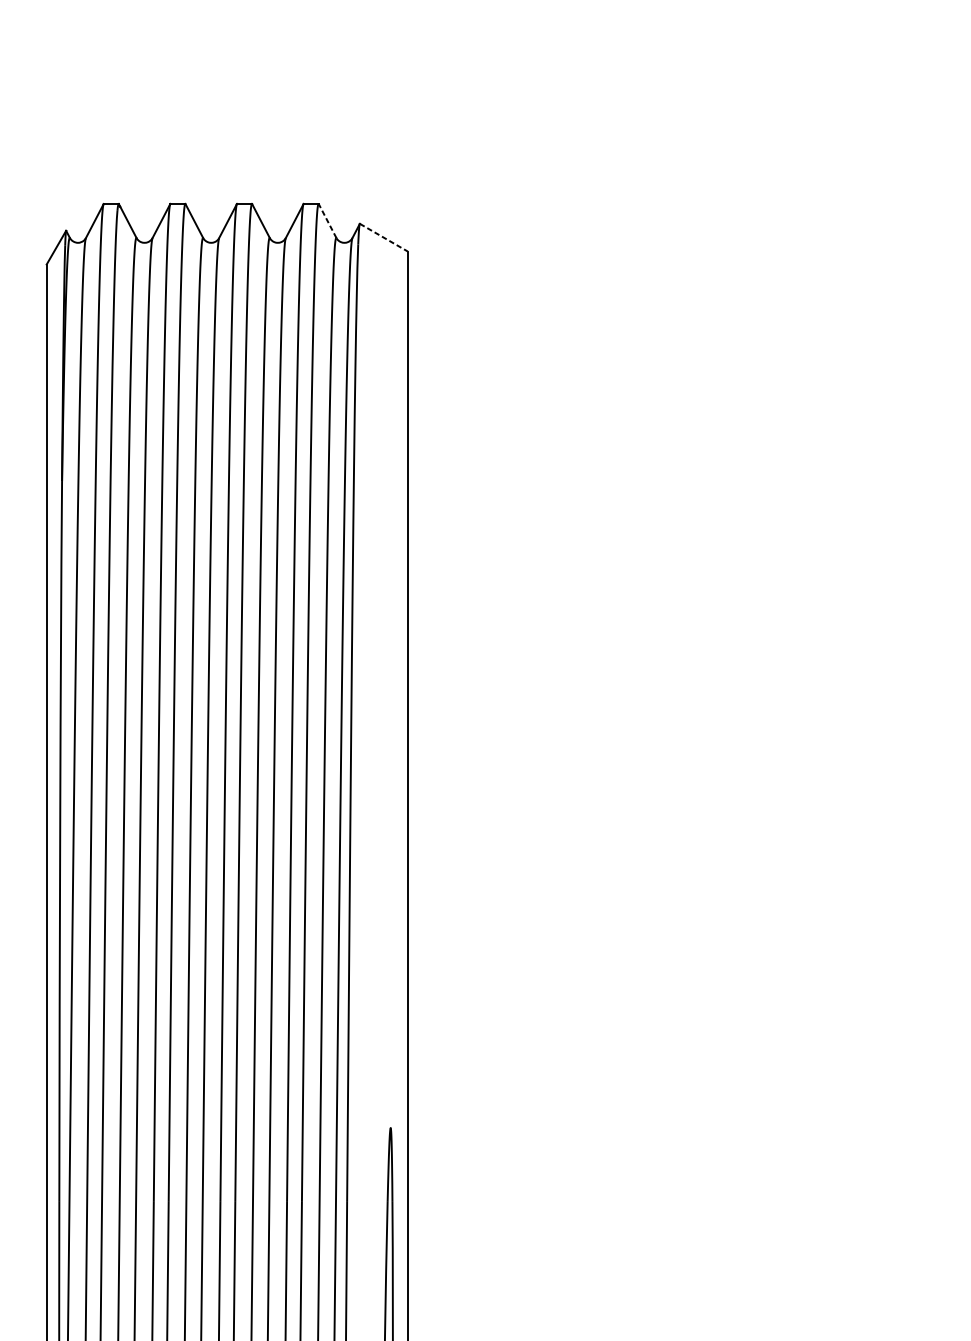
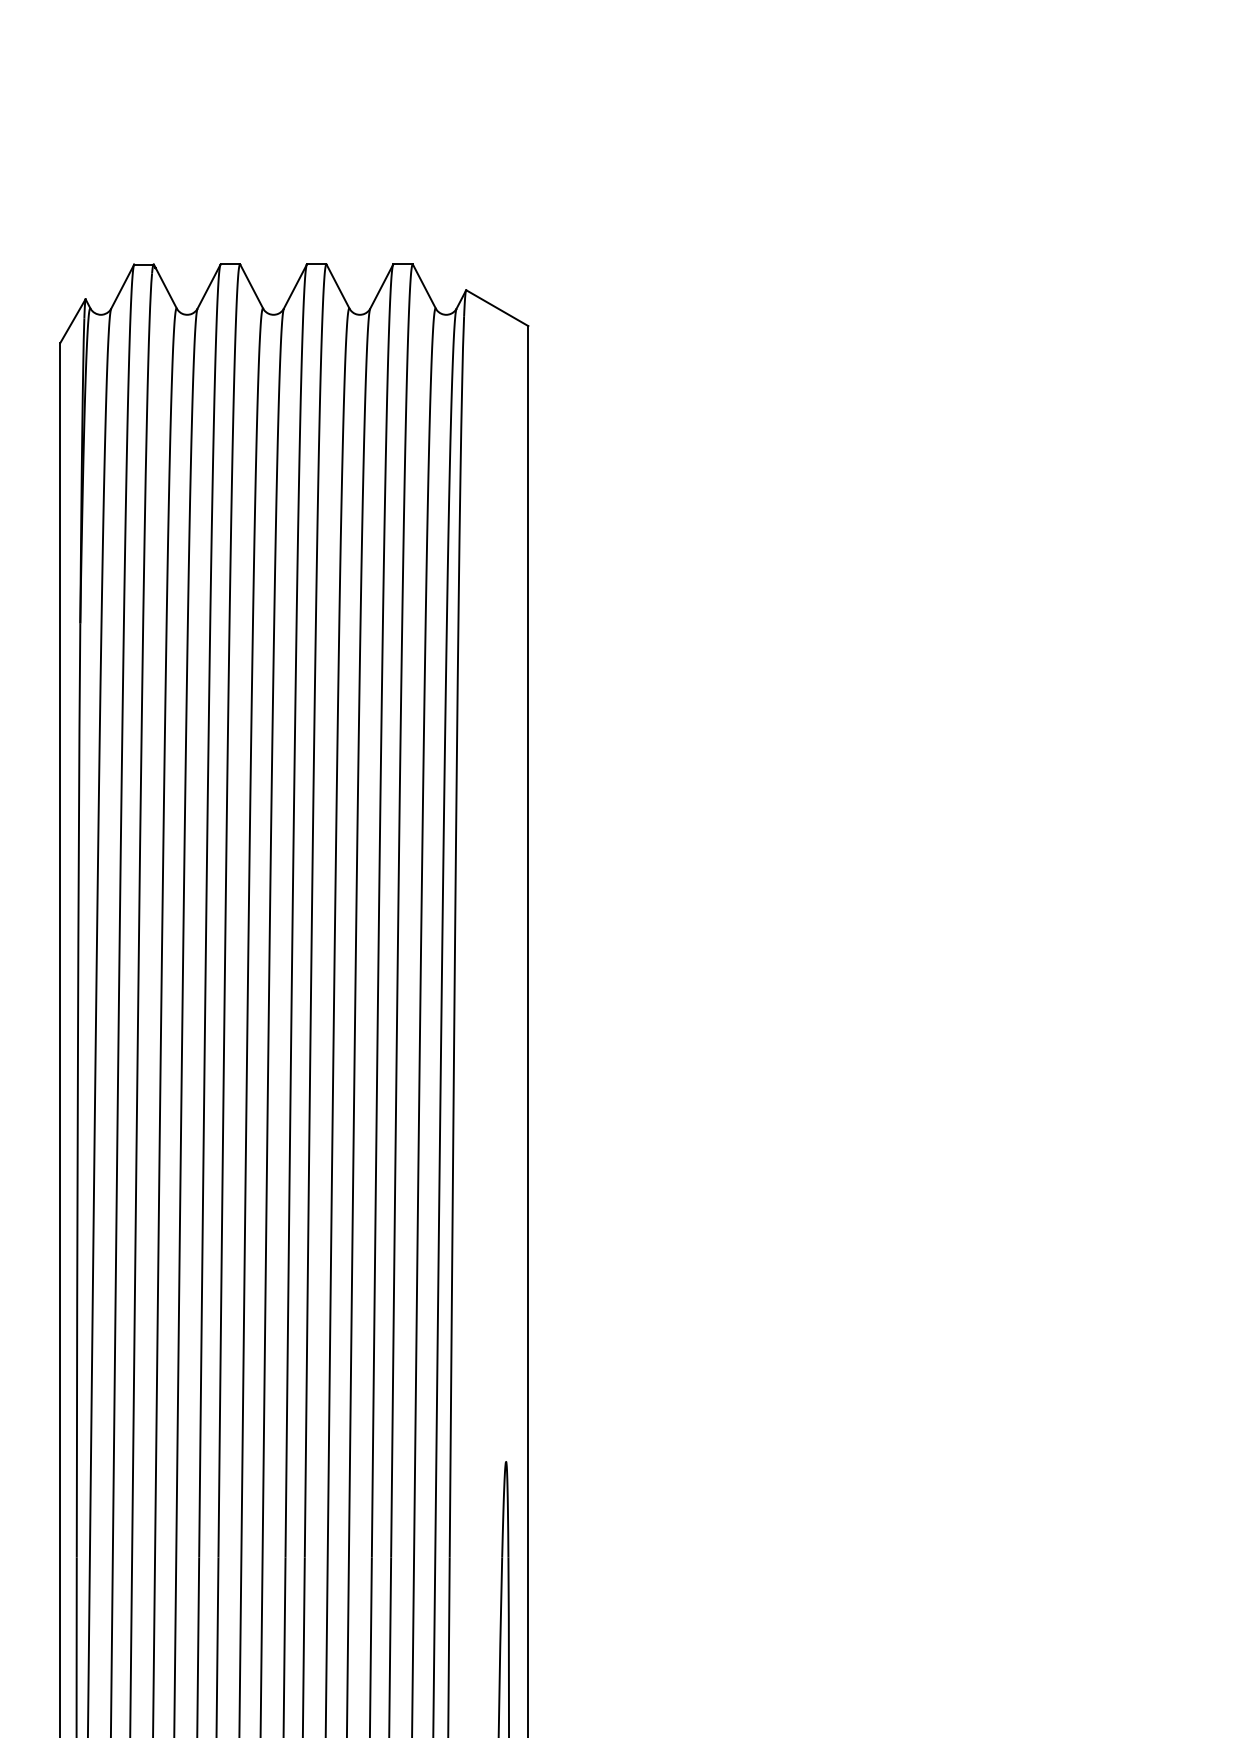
line: (327, 220) -> (424, 286), dashed -> solid
line: (384, 237) -> (497, 308), dashed -> solid

